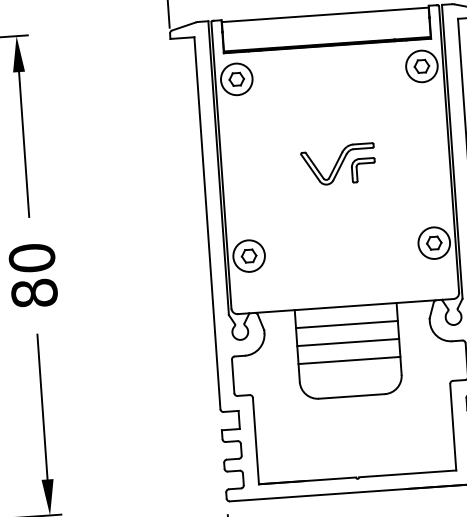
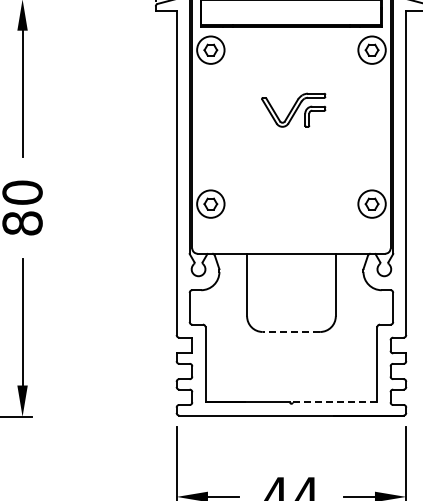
part: (338, 163) -> (293, 109), moved
line: (347, 324) -> (291, 269), removed
line: (348, 343) -> (291, 285), removed
line: (349, 360) -> (291, 300), removed
line: (351, 395) -> (291, 331), solid -> dashed
line: (407, 473) -> (334, 402), solid -> dashed

